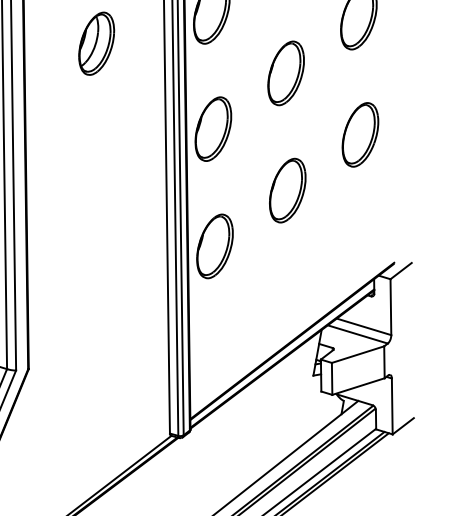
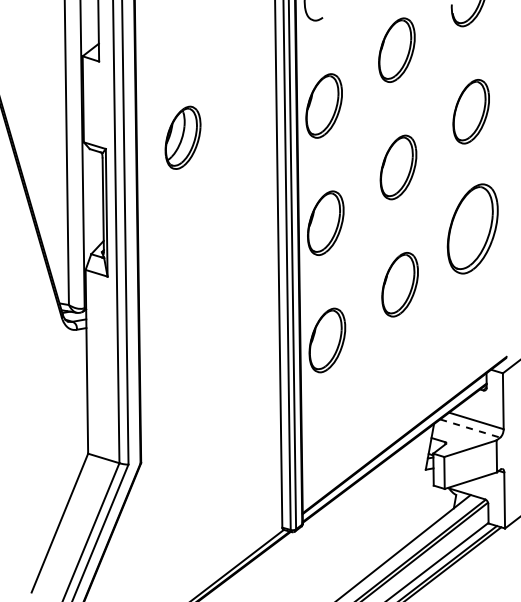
part: (96, 43) -> (182, 137), moved
part: (360, 134) -> (472, 228), size x1.4
line: (358, 334) -> (470, 428), solid -> dashed

